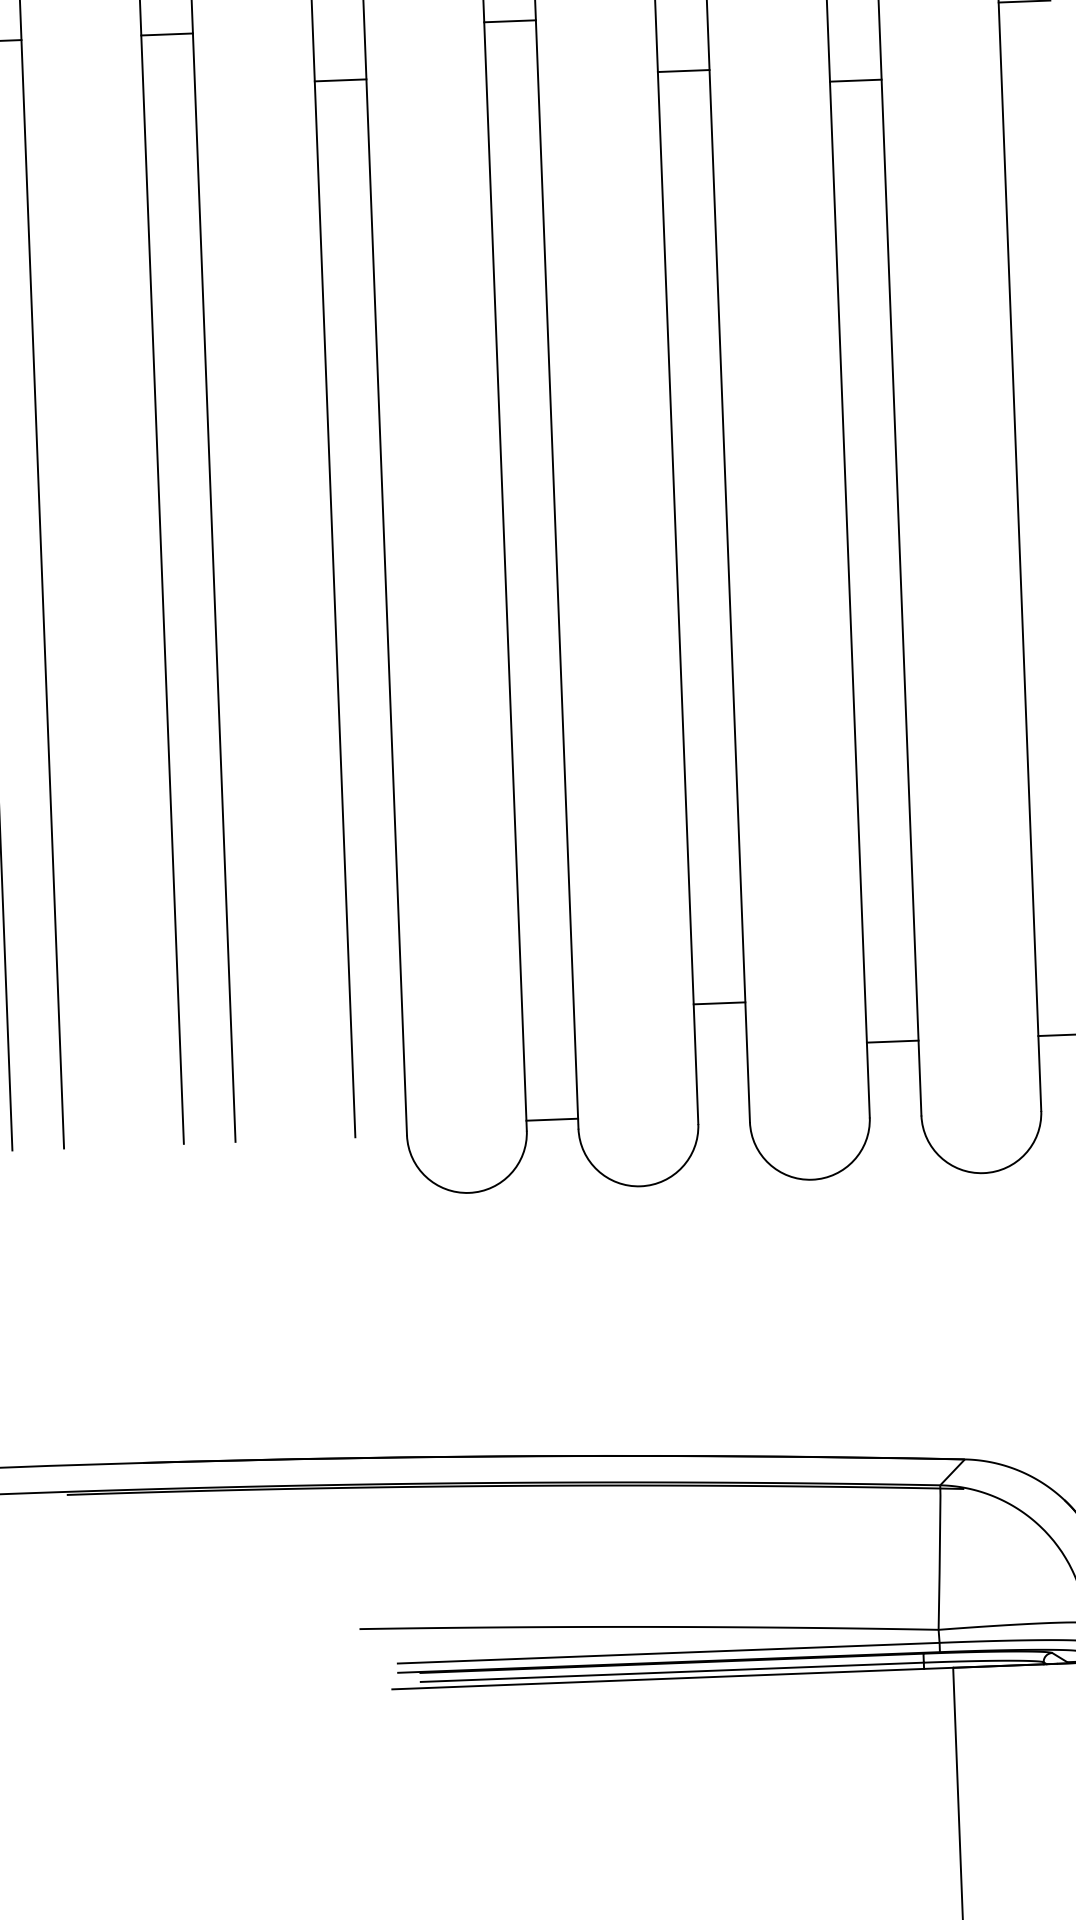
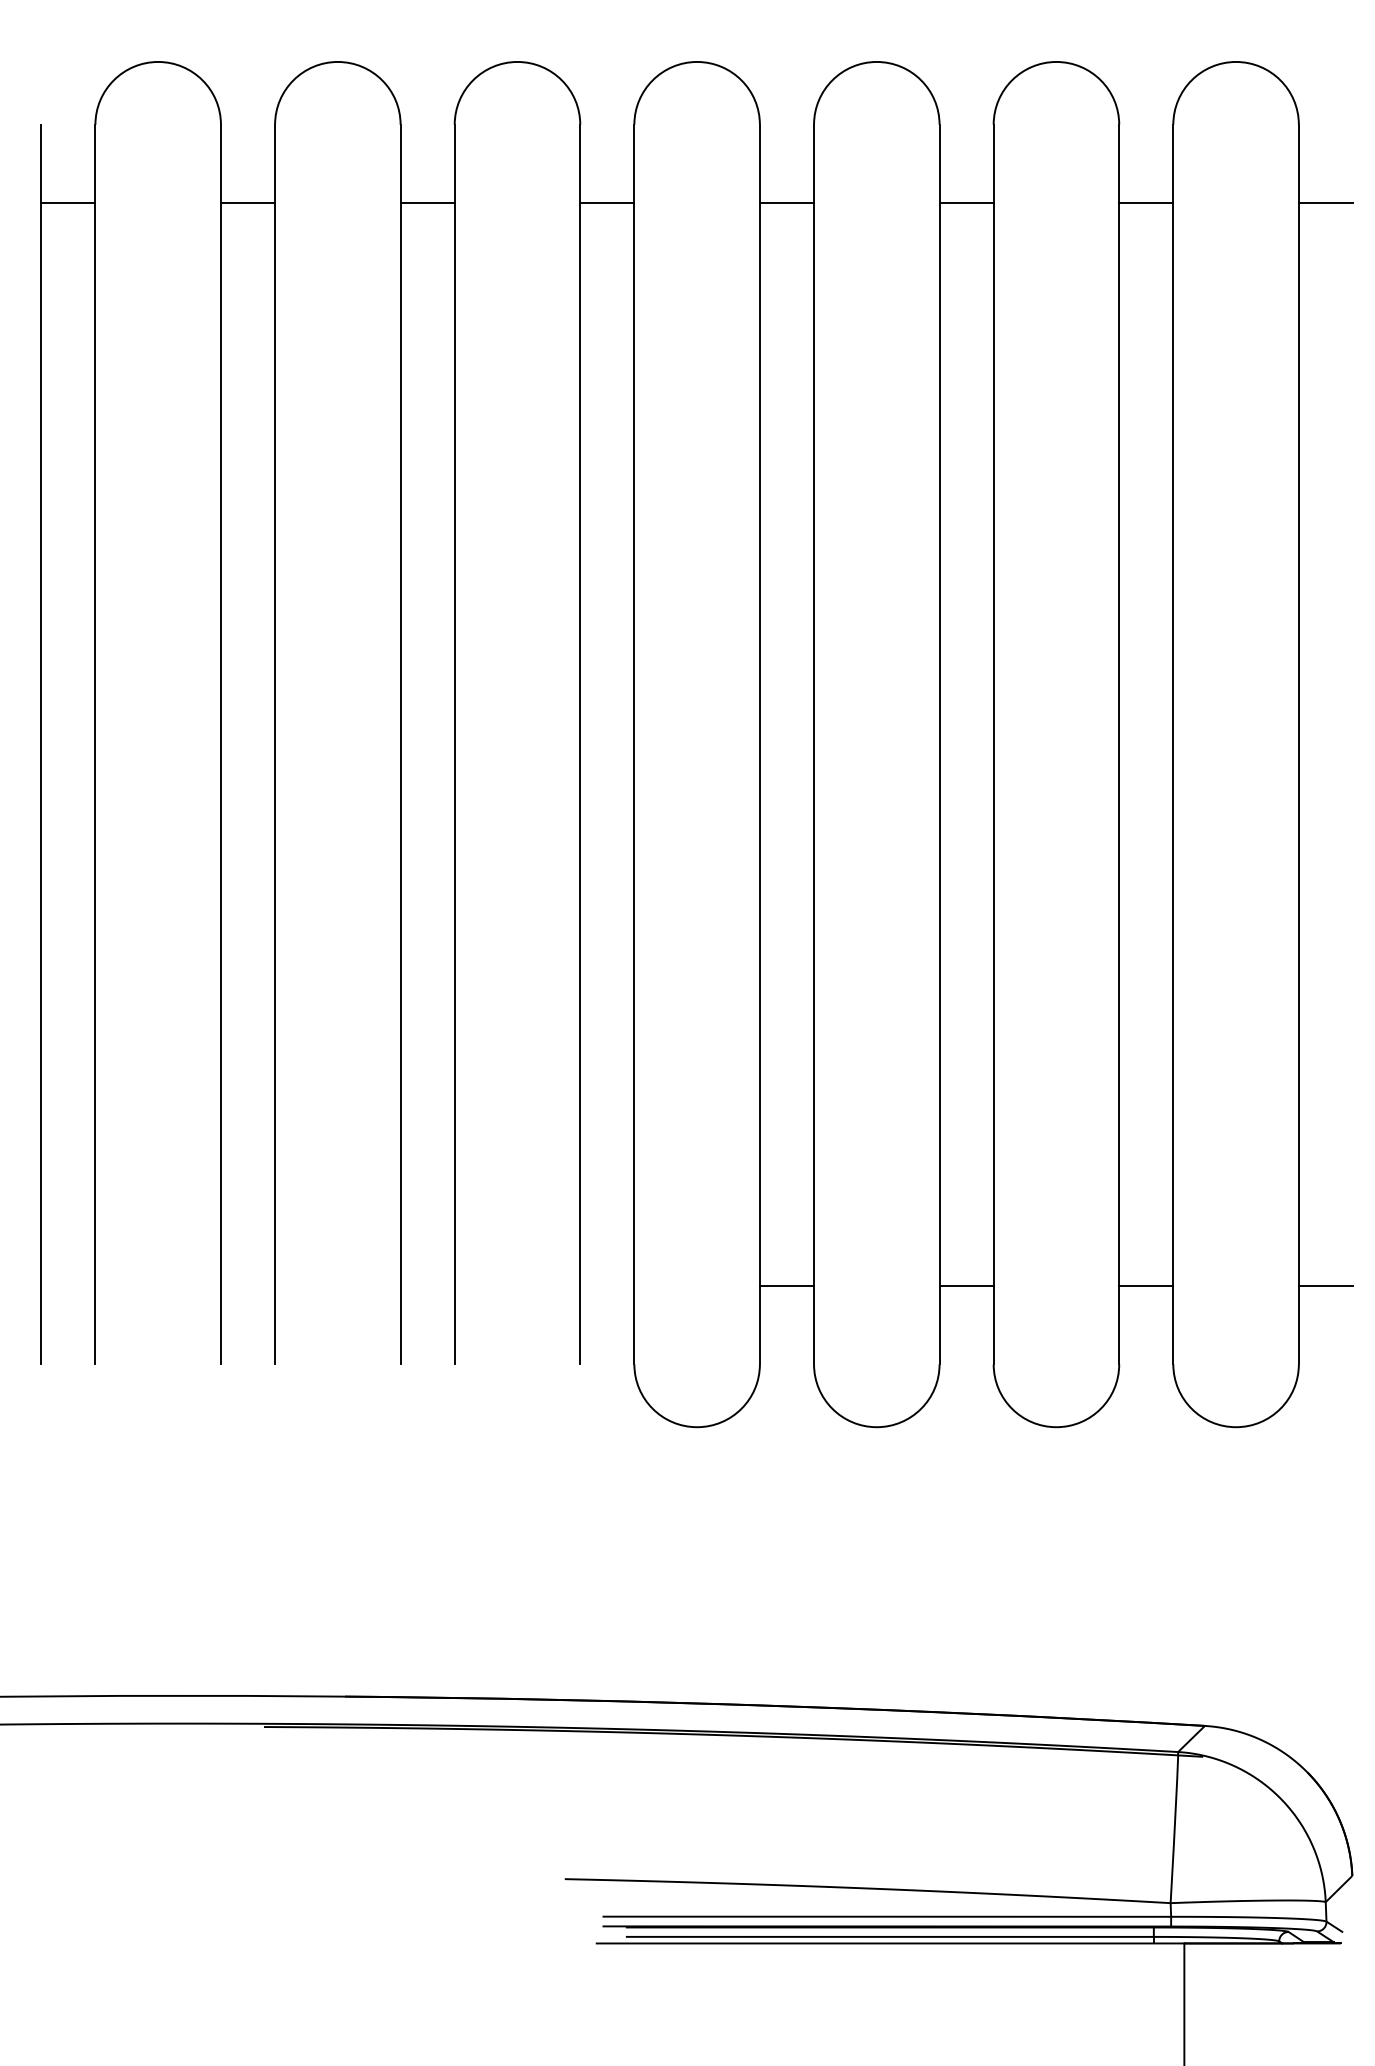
line: (683, 71) -> (966, 203), moved
line: (340, 80) -> (607, 203), moved
line: (856, 80) -> (1146, 203), moved
line: (719, 1002) -> (966, 1285), moved
line: (551, 1119) -> (786, 1285), moved

